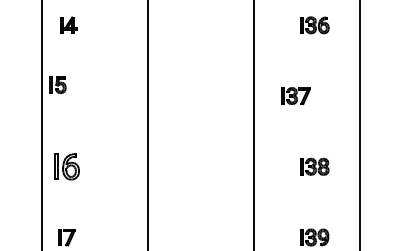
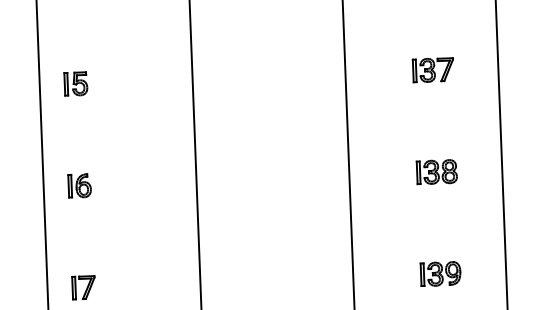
part: (57, 84) -> (75, 83), moved
part: (295, 95) -> (432, 69), moved
part: (66, 166) -> (79, 185), size x0.62

